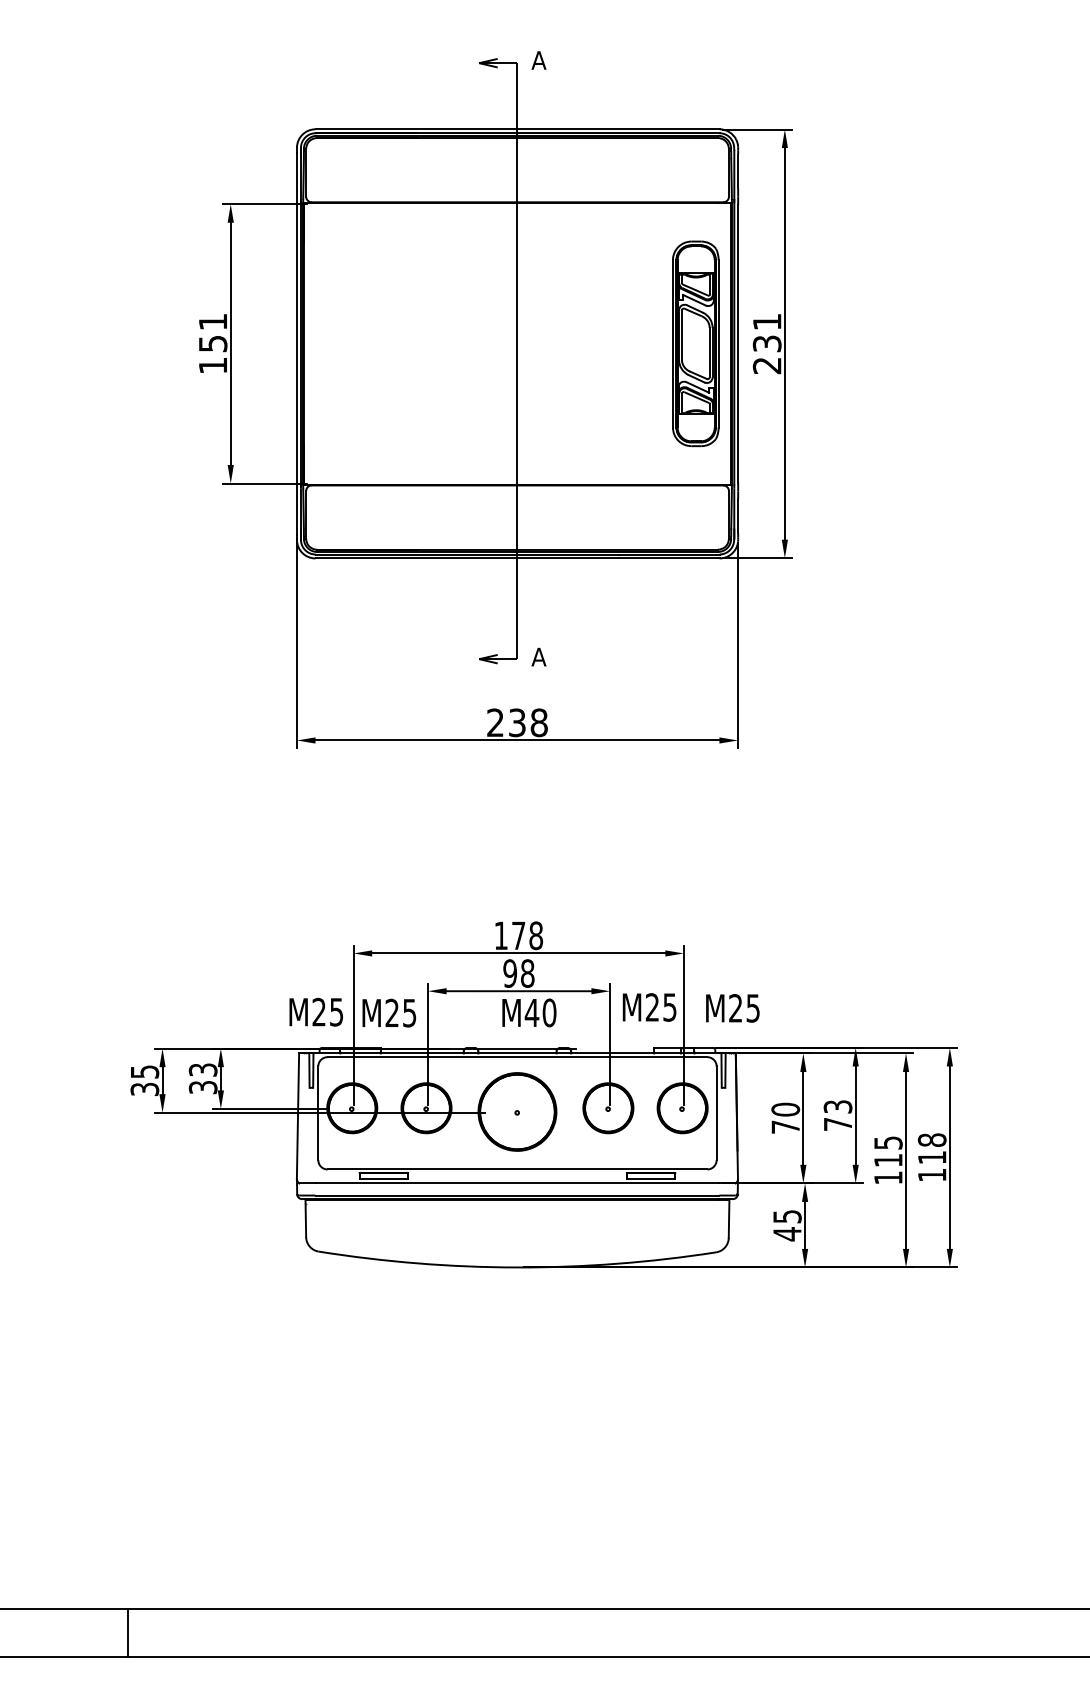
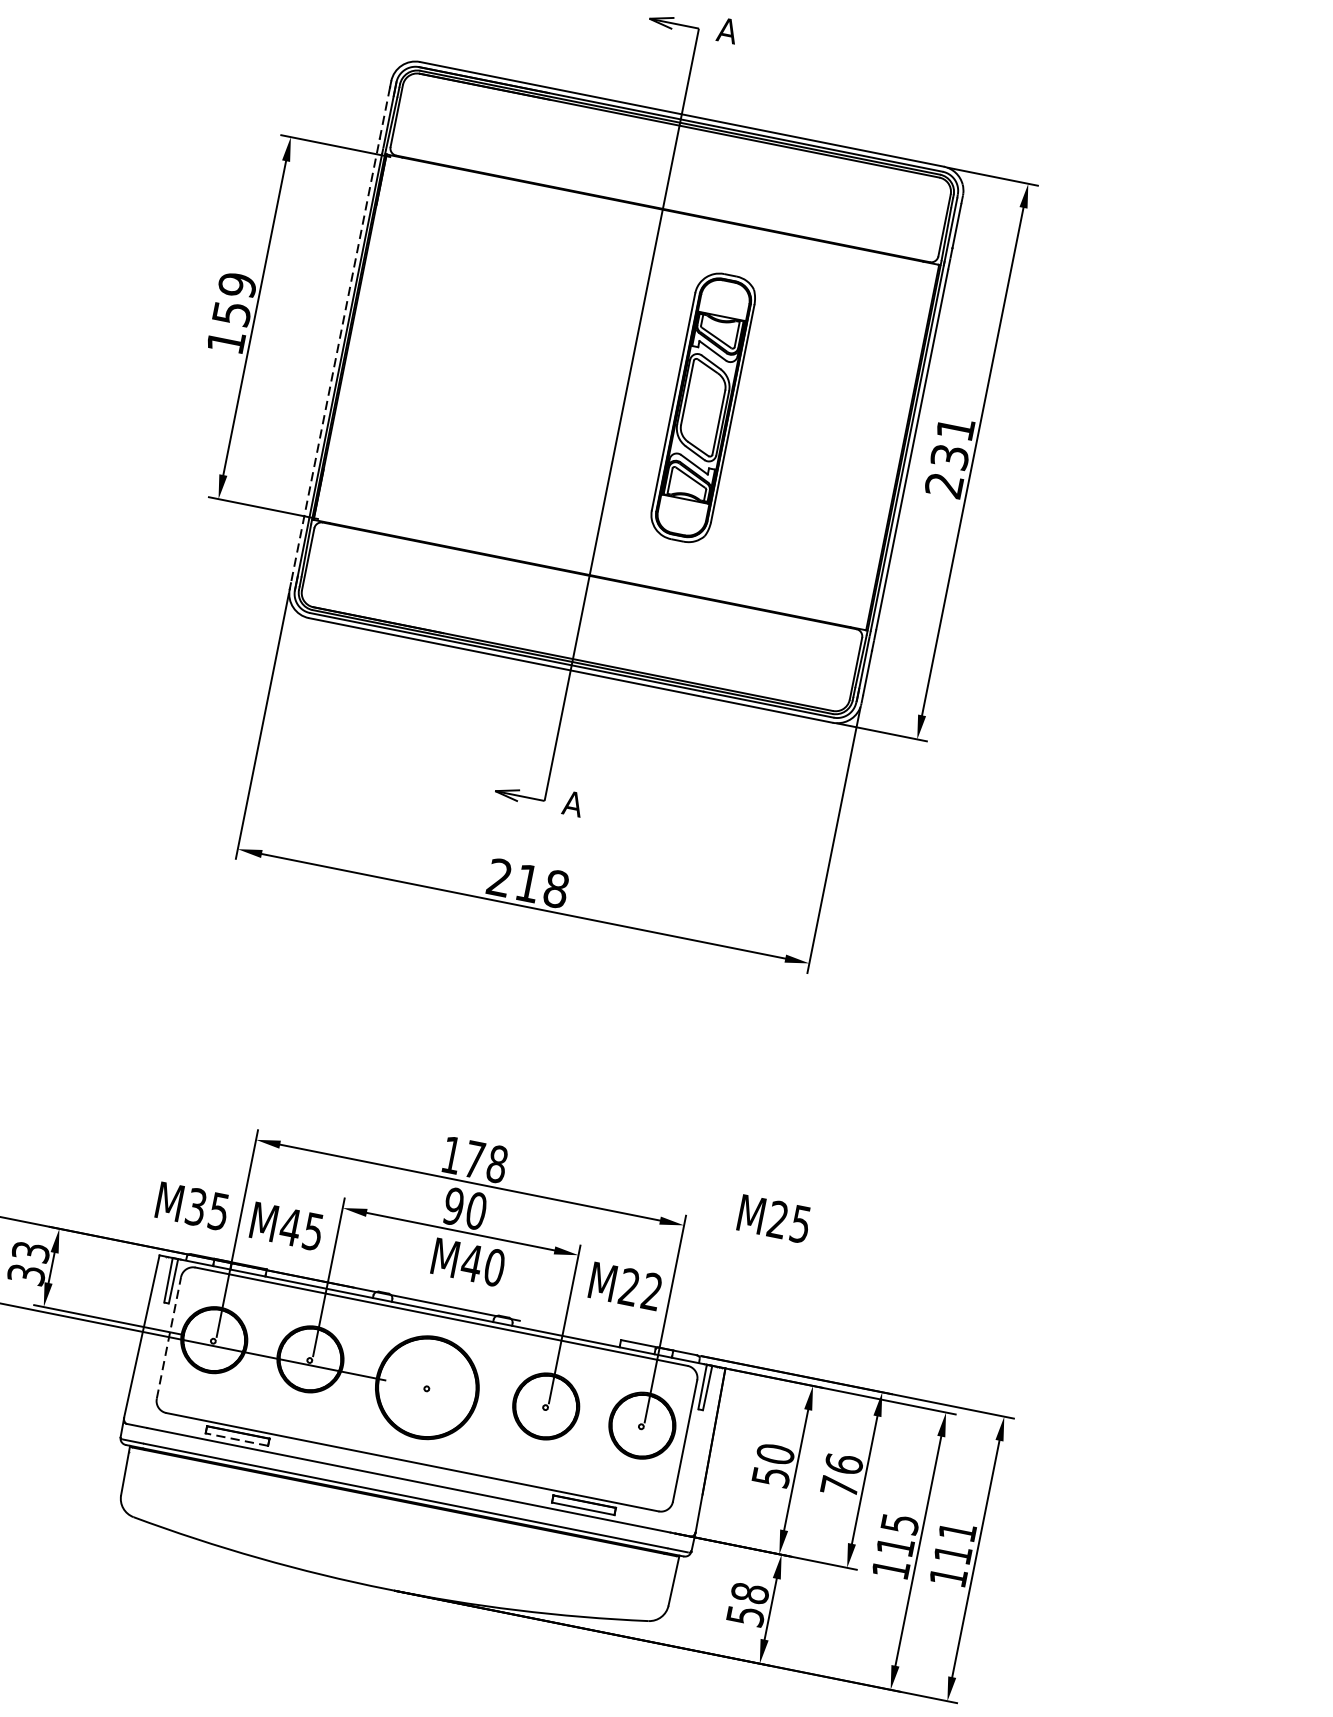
text: (212, 321) -> (236, 284), 151 -> 159
part: (695, 343) -> (702, 407), moved
line: (296, 344) -> (339, 335), solid -> dashed
text: (517, 722) -> (528, 883), 238 -> 218
text: (527, 973) -> (476, 1210), 98 -> 90
text: (669, 1007) -> (651, 1291), M25 -> M22
text: (732, 1008) -> (773, 1219), moved
text: (318, 1012) -> (195, 1207), M25 -> M35
text: (392, 1012) -> (291, 1226), M25 -> M45
text: (837, 1106) -> (843, 1463), 73 -> 76
line: (318, 1113) -> (169, 1338), solid -> dashed
text: (785, 1126) -> (770, 1475), 70 -> 50
text: (931, 1139) -> (956, 1530), 118 -> 111
line: (383, 1178) -> (236, 1439), solid -> dashed
text: (787, 1225) -> (747, 1604), 45 -> 58

